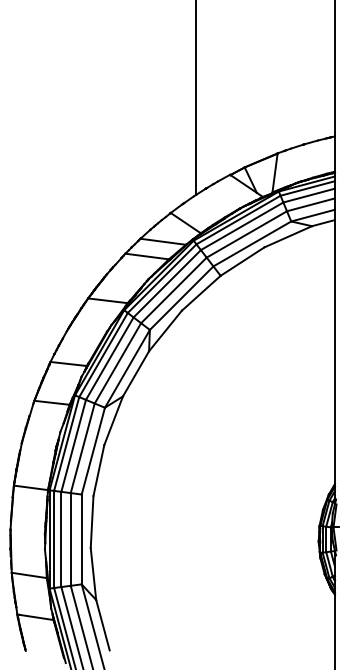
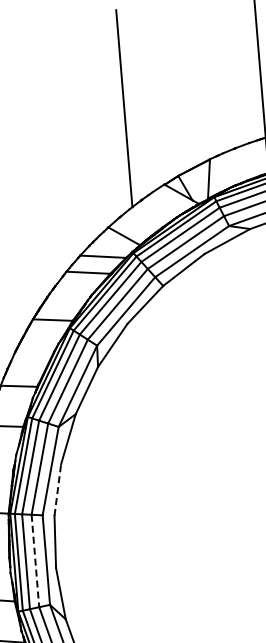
line: (99, 470) -> (58, 489), solid -> dashed
line: (70, 539) -> (35, 561), solid -> dashed

